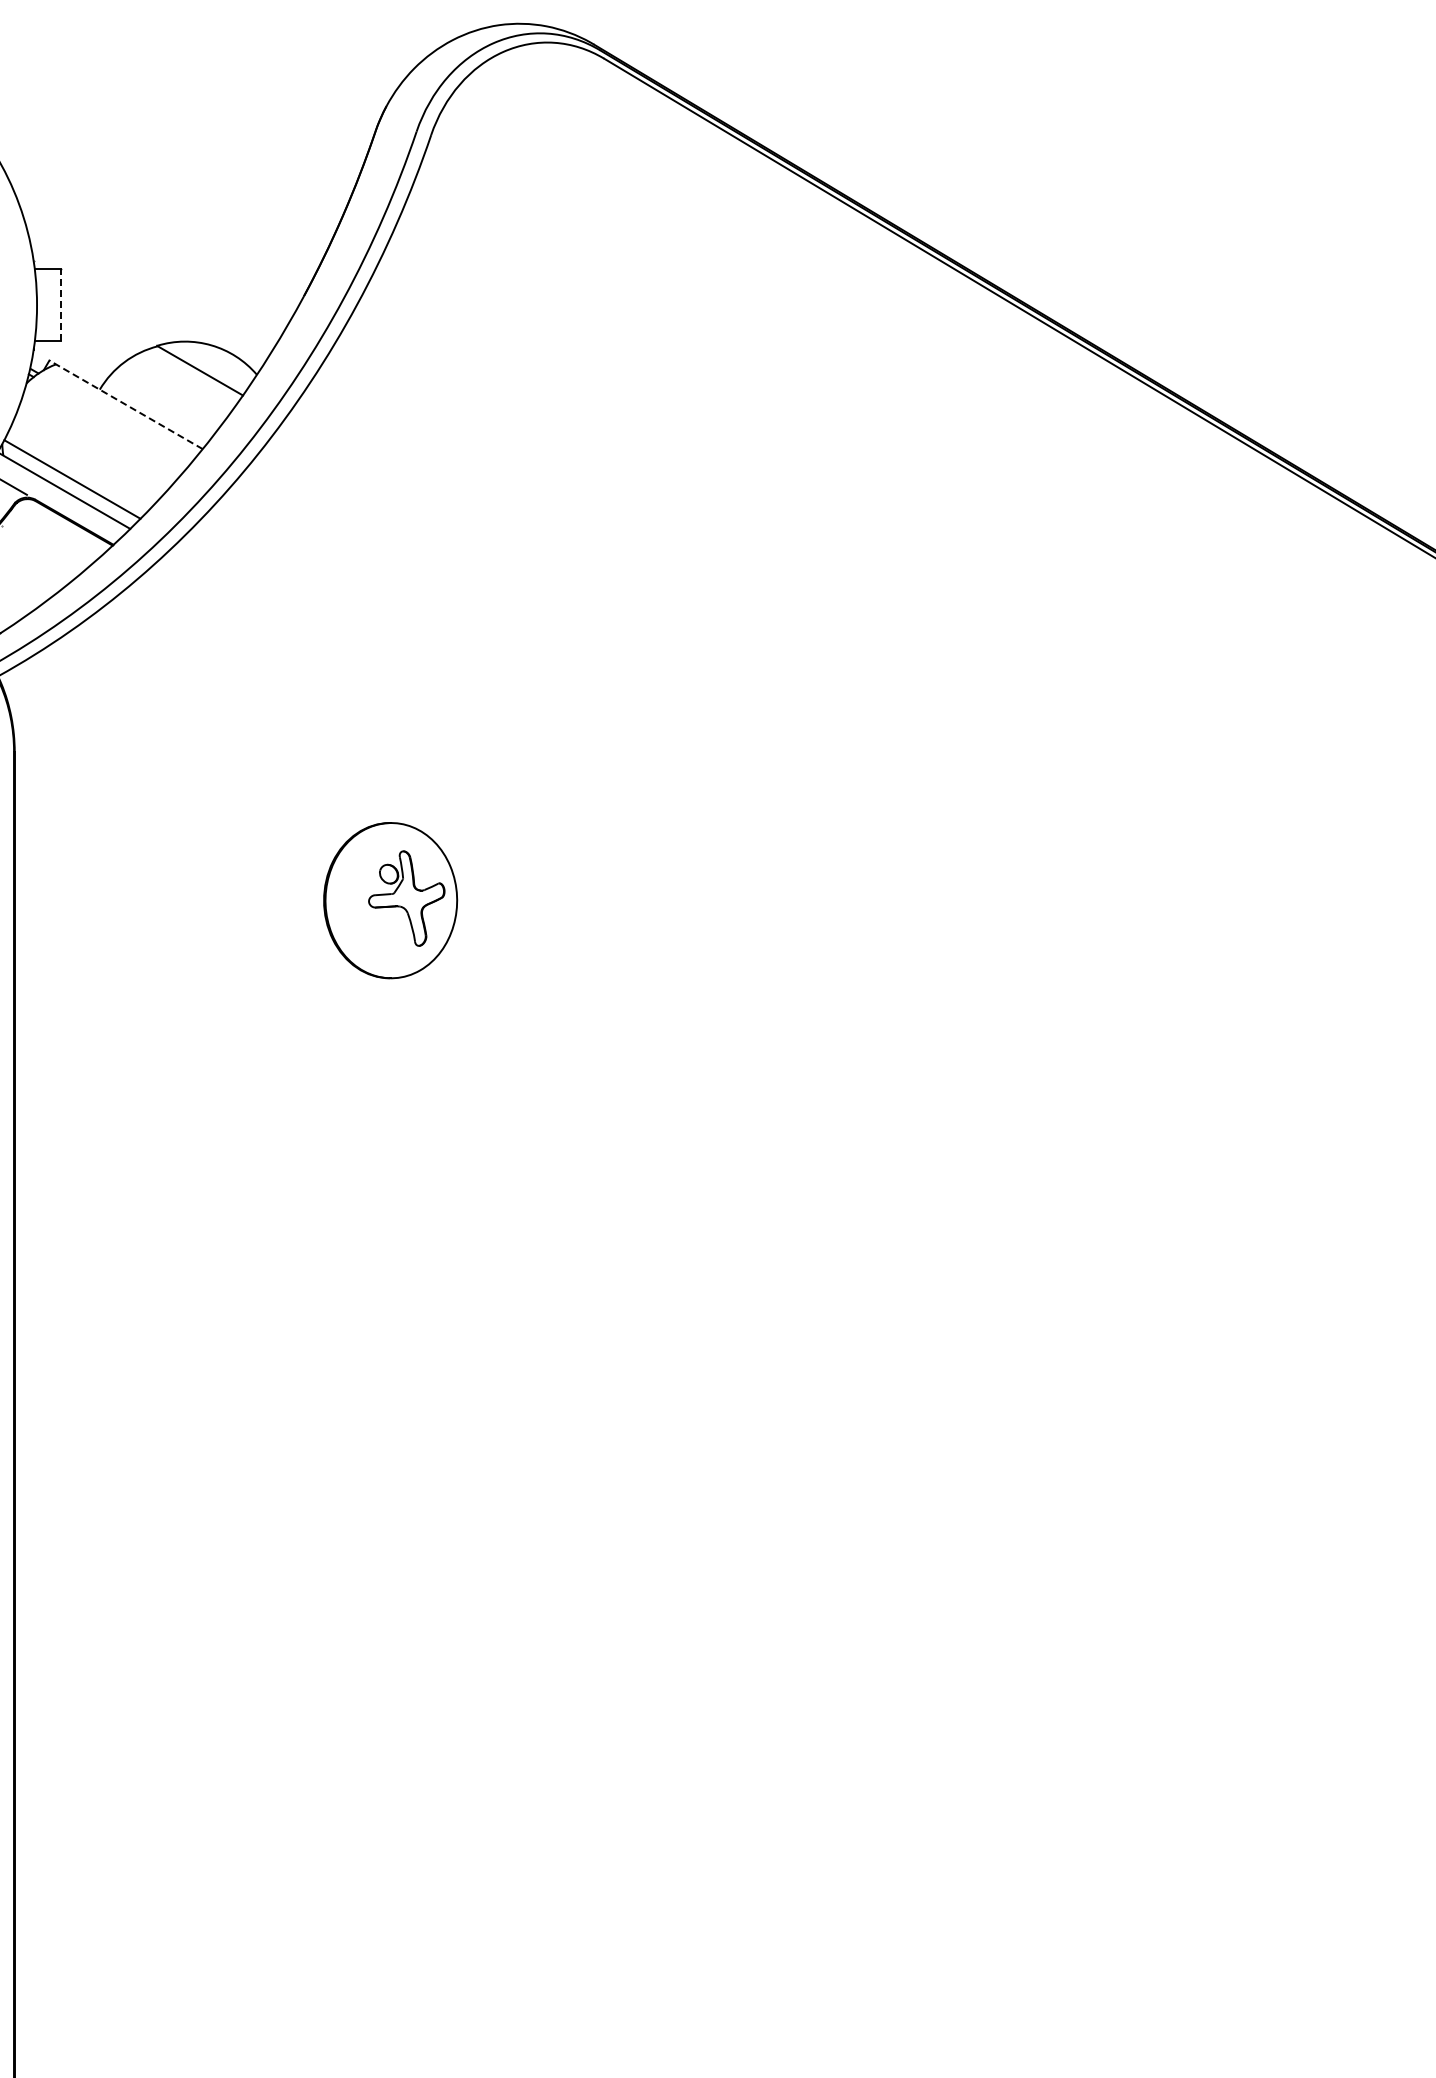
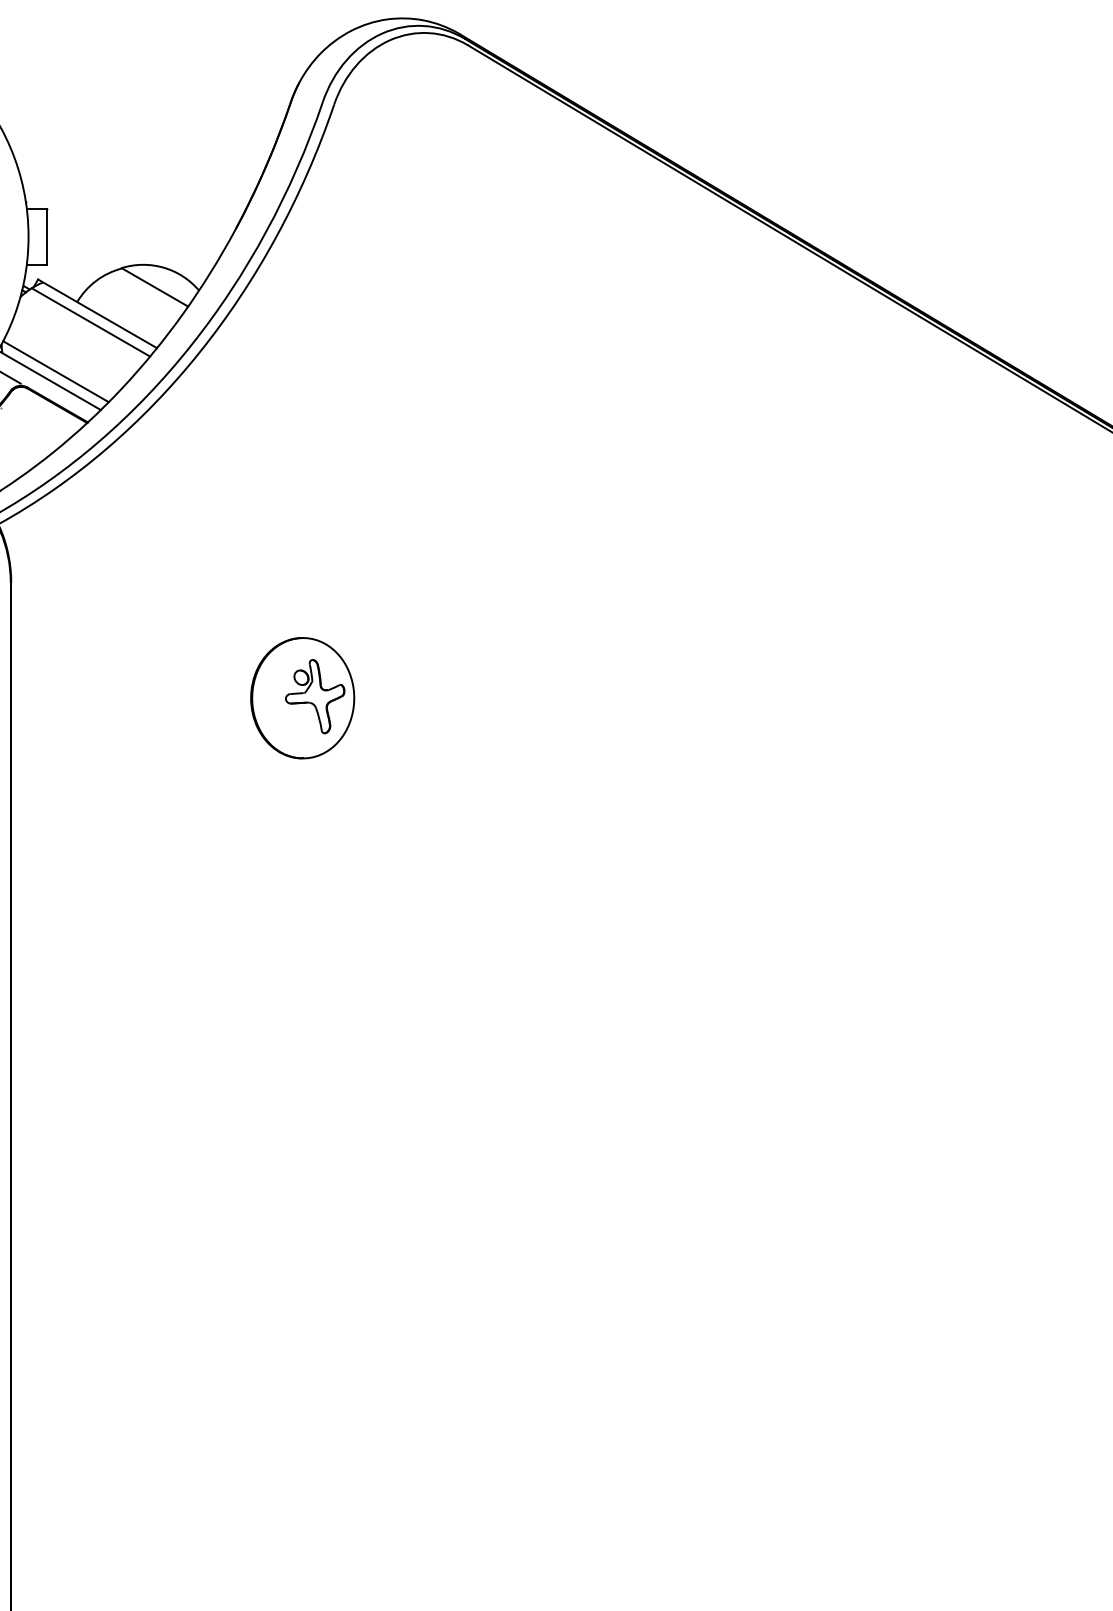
line: (61, 304) -> (47, 236), dashed -> solid
line: (126, 404) -> (97, 313), dashed -> solid
line: (117, 415) -> (90, 322), added

